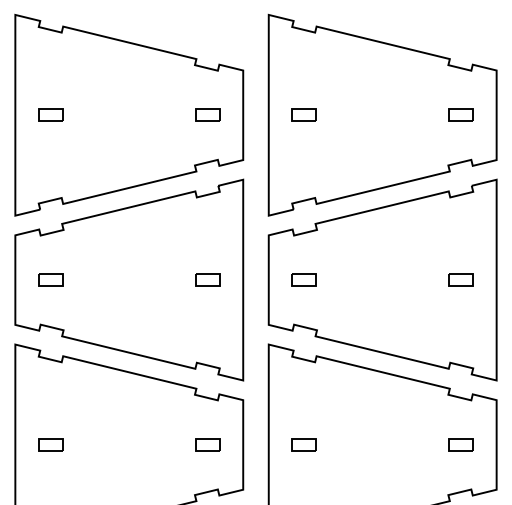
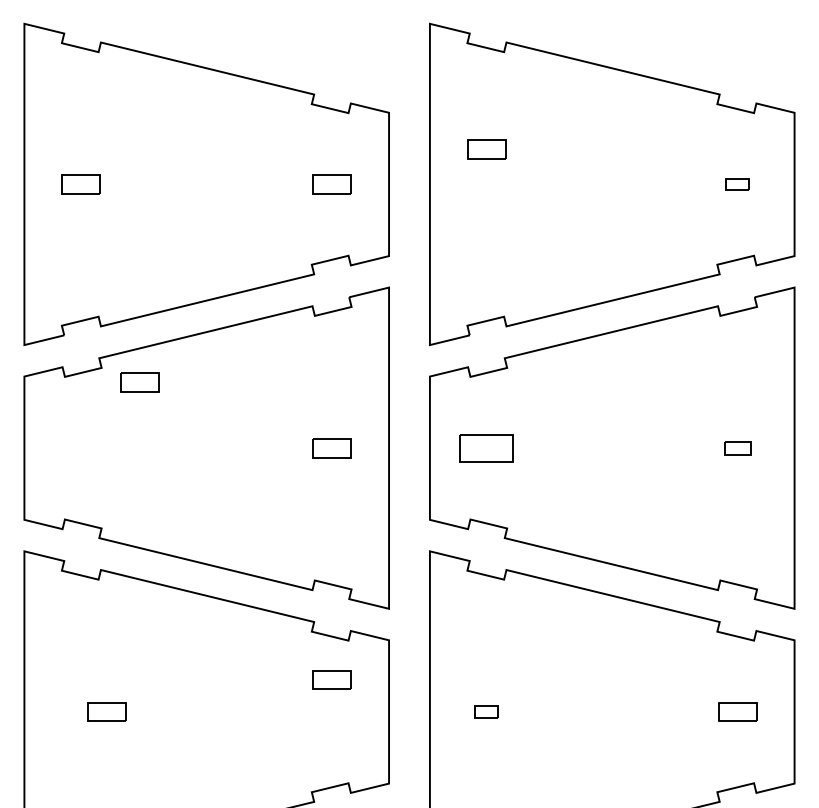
part: (303, 114) -> (485, 147), moved
part: (460, 114) -> (736, 183), size x0.6
part: (50, 279) -> (139, 381), moved
part: (303, 279) -> (485, 447), size x1.4
part: (460, 279) -> (736, 447), size x0.7
part: (50, 444) -> (106, 711), moved
part: (207, 444) -> (331, 679), moved
part: (303, 444) -> (485, 711), size x0.6

